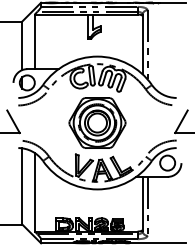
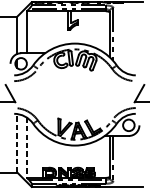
part: (97, 122) -> (75, 94), removed
line: (22, 185) -> (17, 142), solid -> dashed
line: (34, 192) -> (26, 147), solid -> dashed

